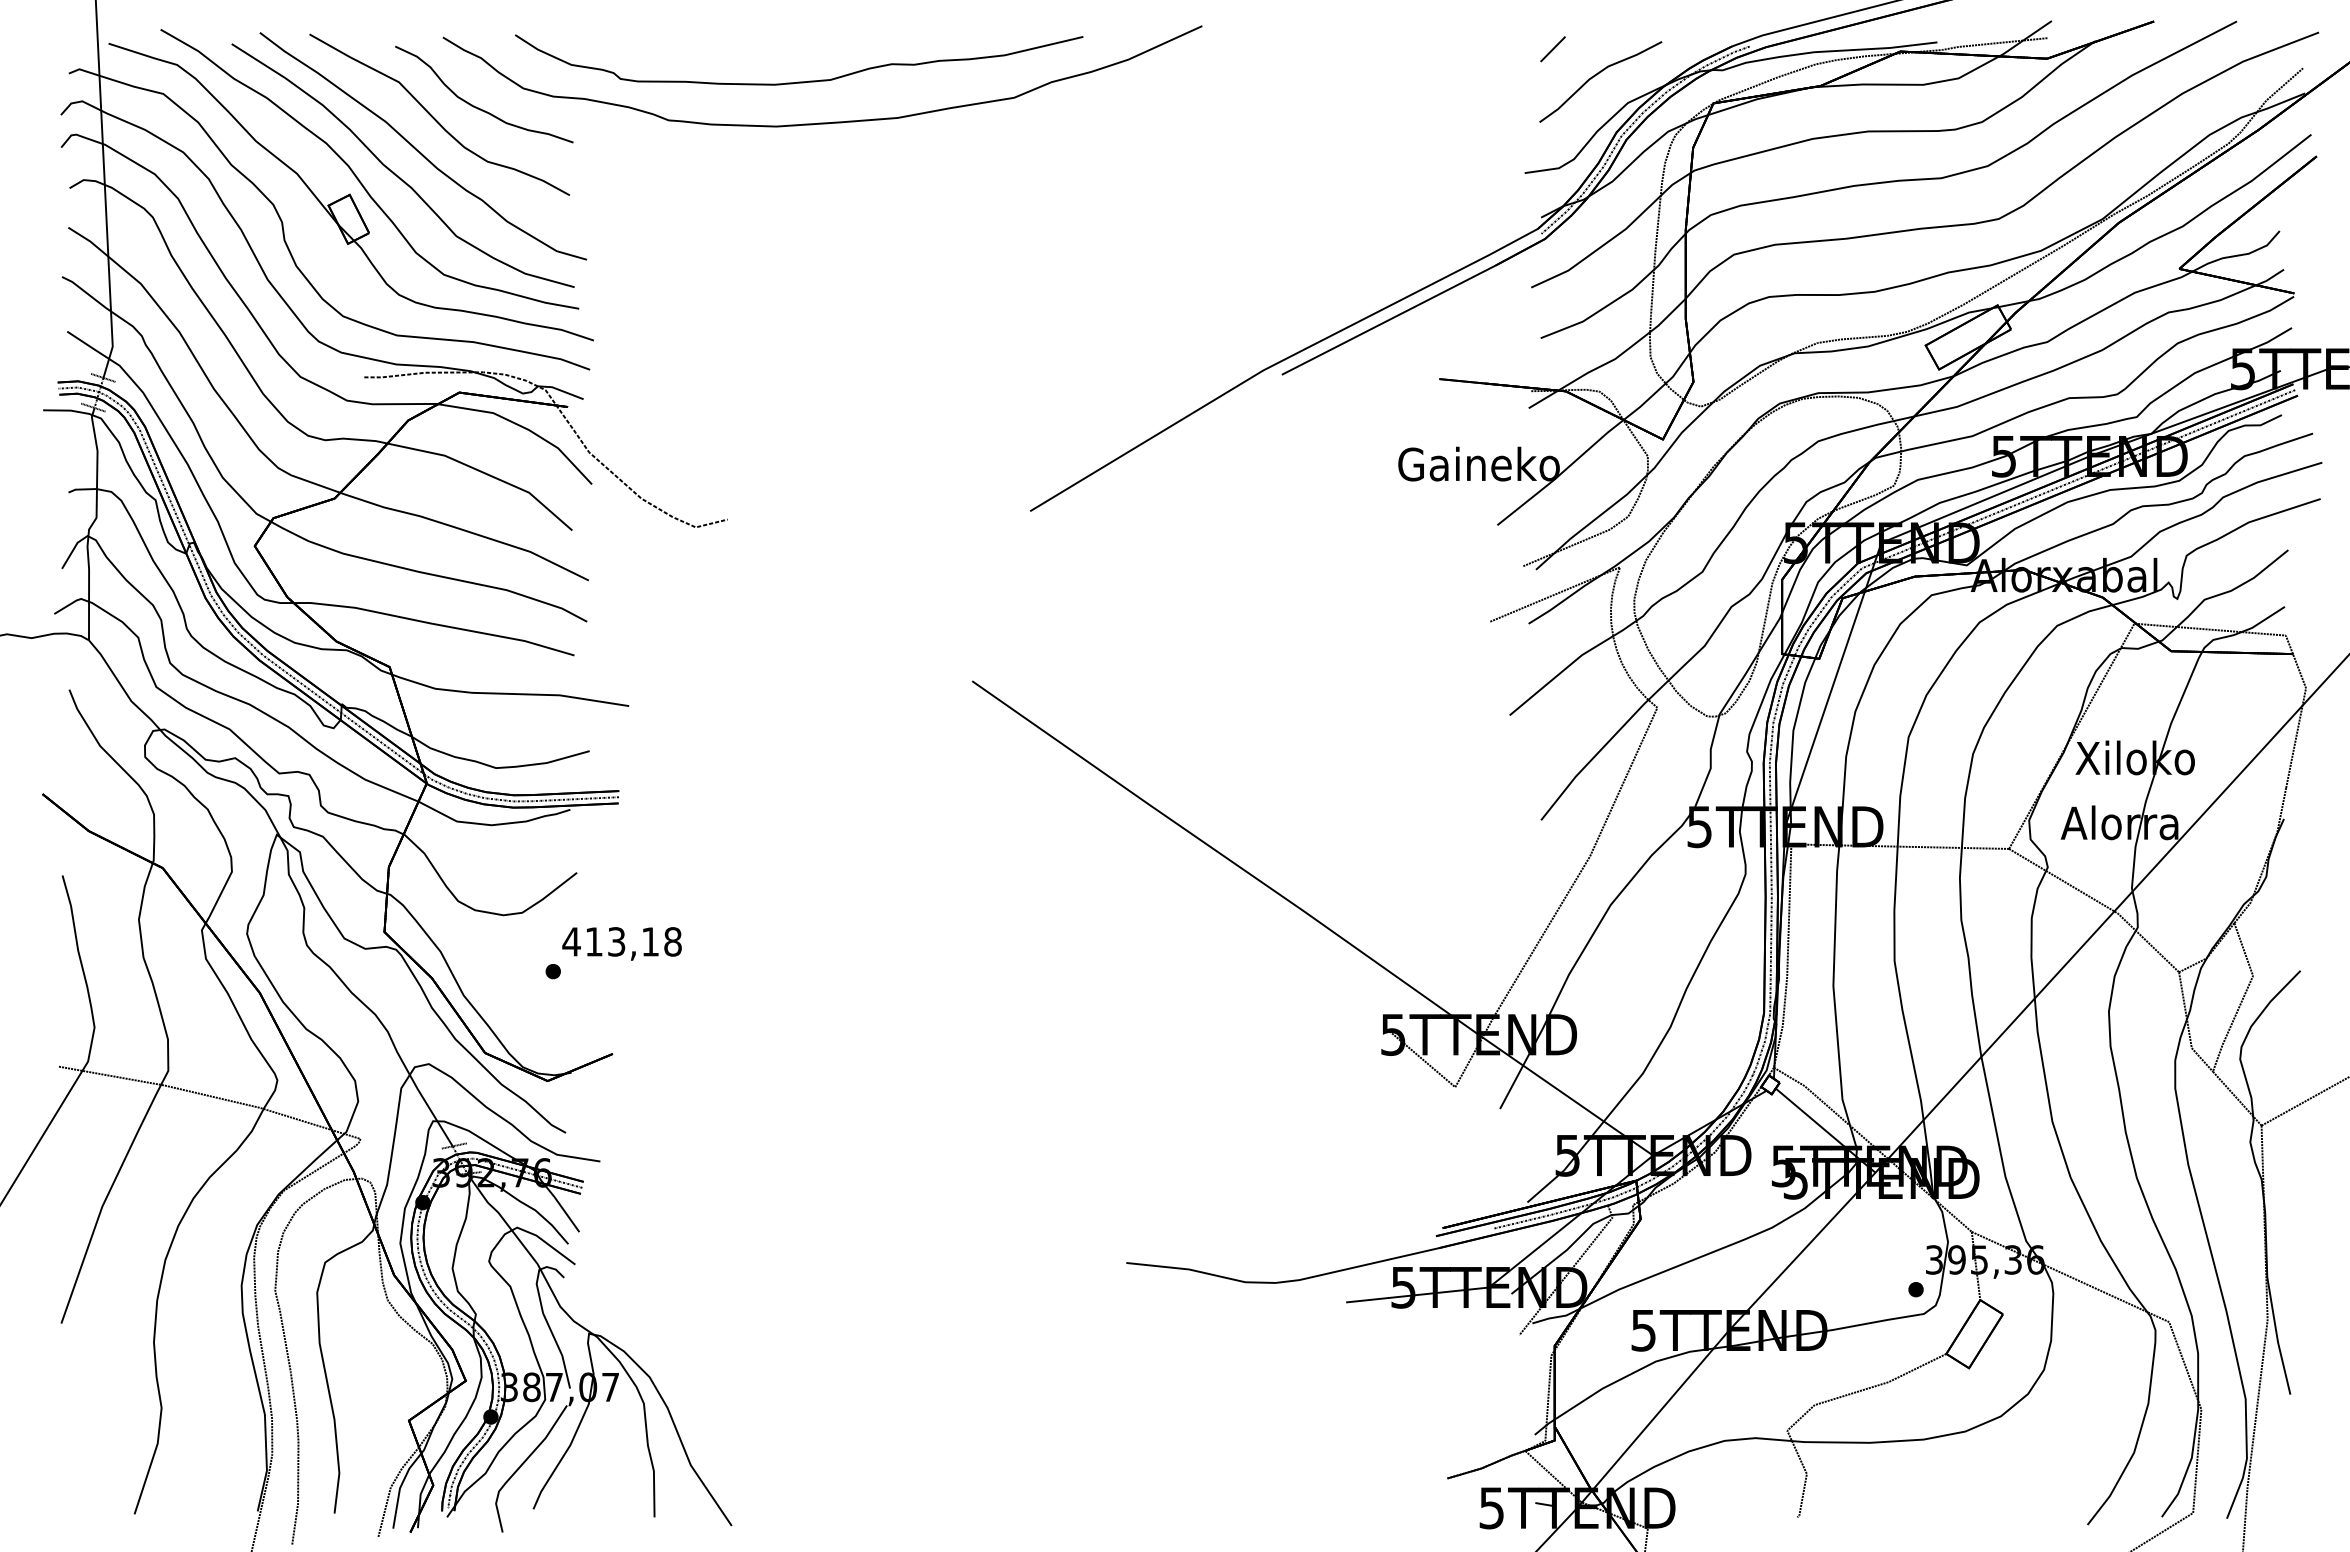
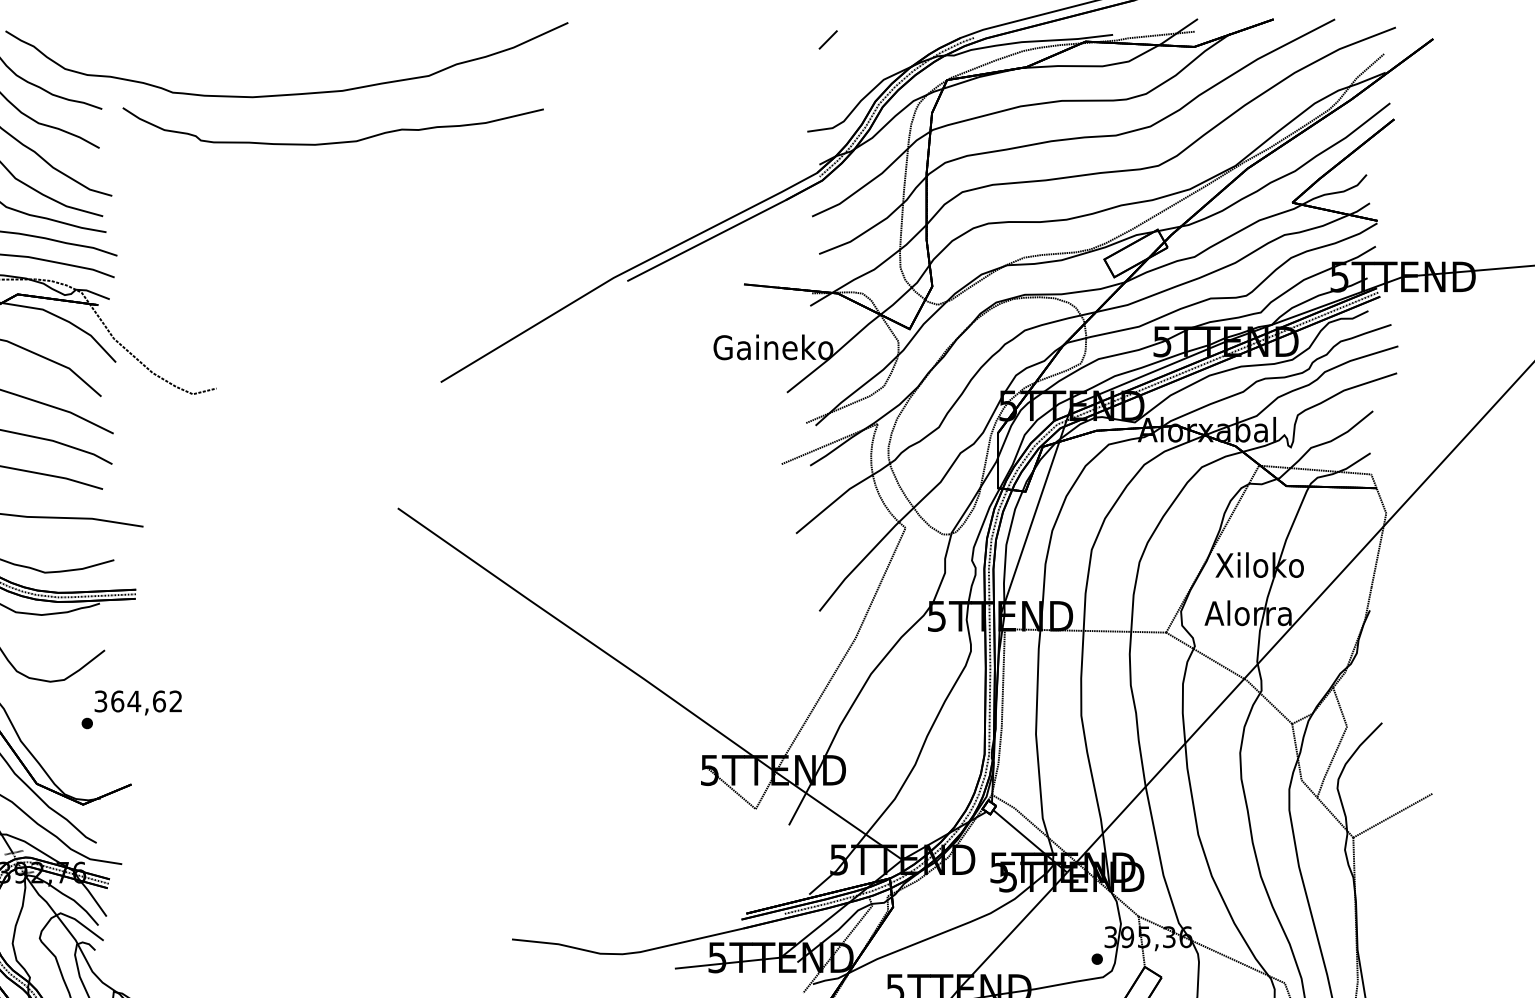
curve: (1595, 76) -> (859, 60), removed
part: (799, 81) -> (333, 142), moved
text: (621, 941) -> (137, 701), 413,18 -> 364,62

